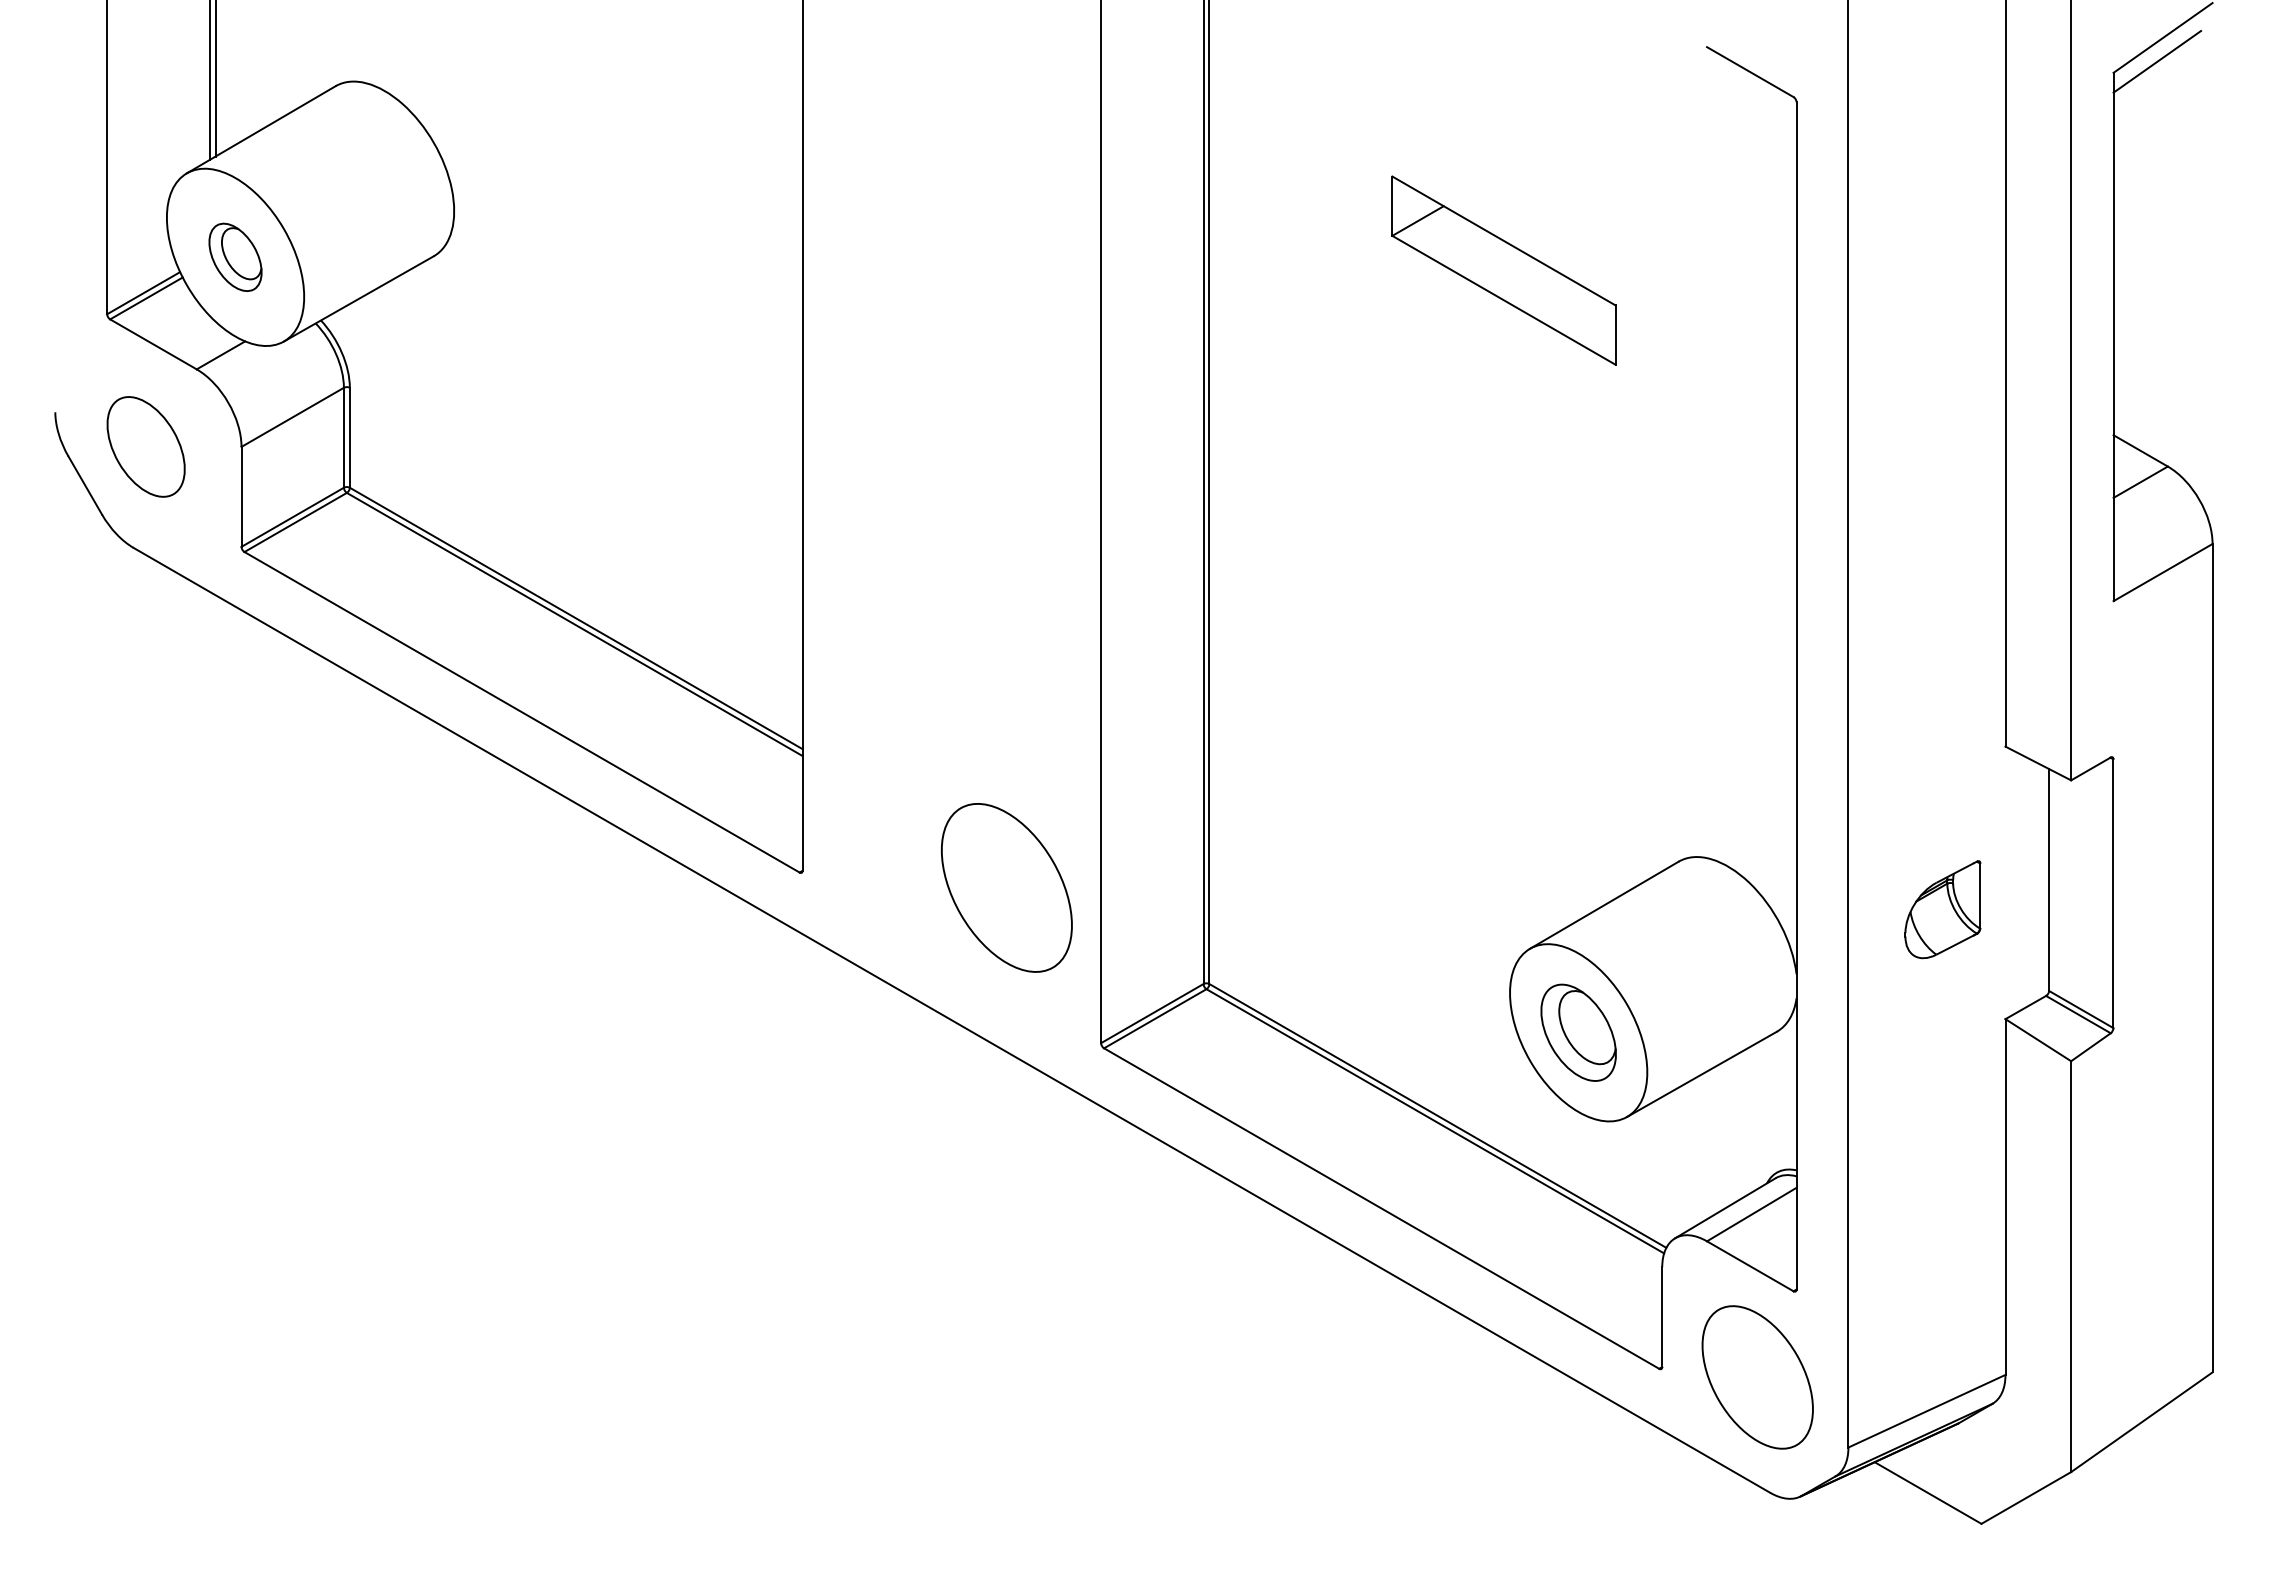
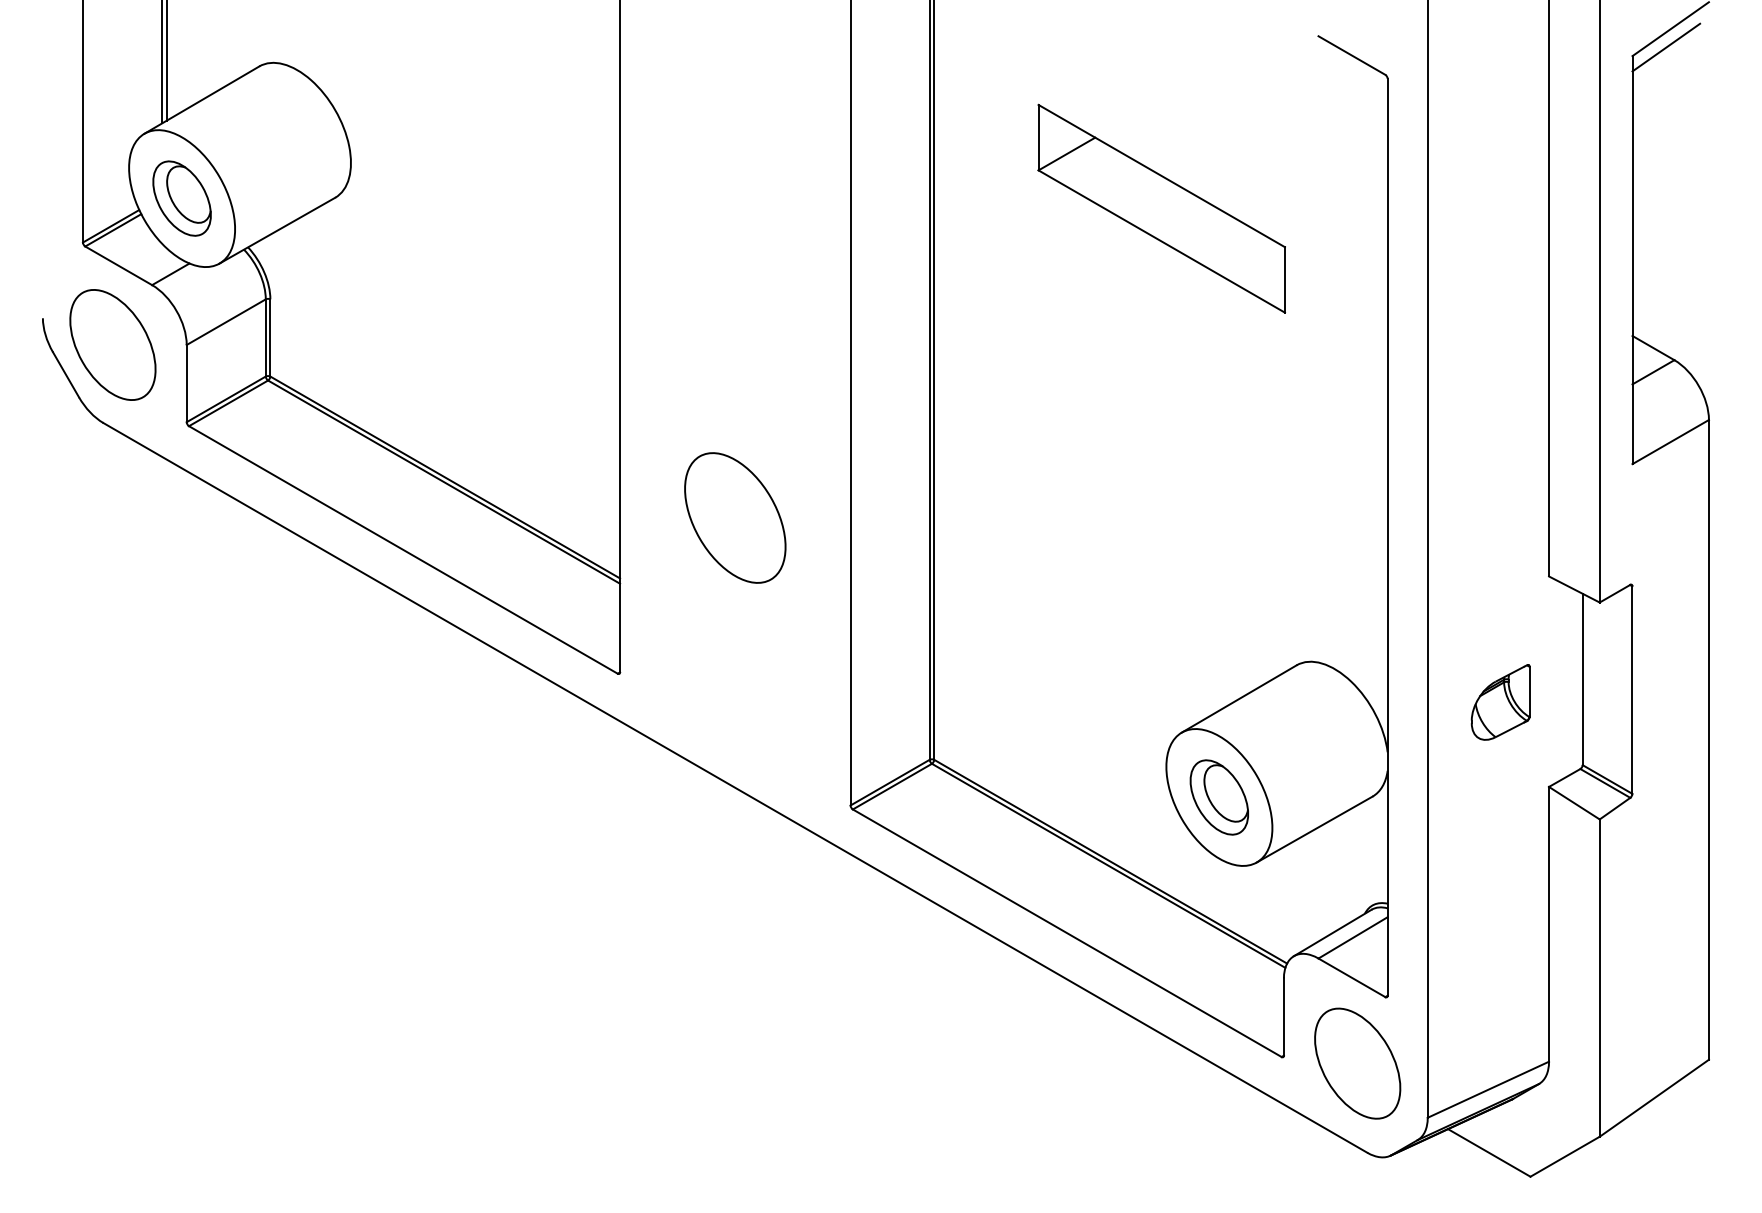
part: (235, 257) -> (182, 198), size x1.43
part: (1503, 270) -> (1161, 208), size x1.43
part: (146, 446) -> (113, 344), size x1.43
part: (1006, 887) -> (735, 517), moved

